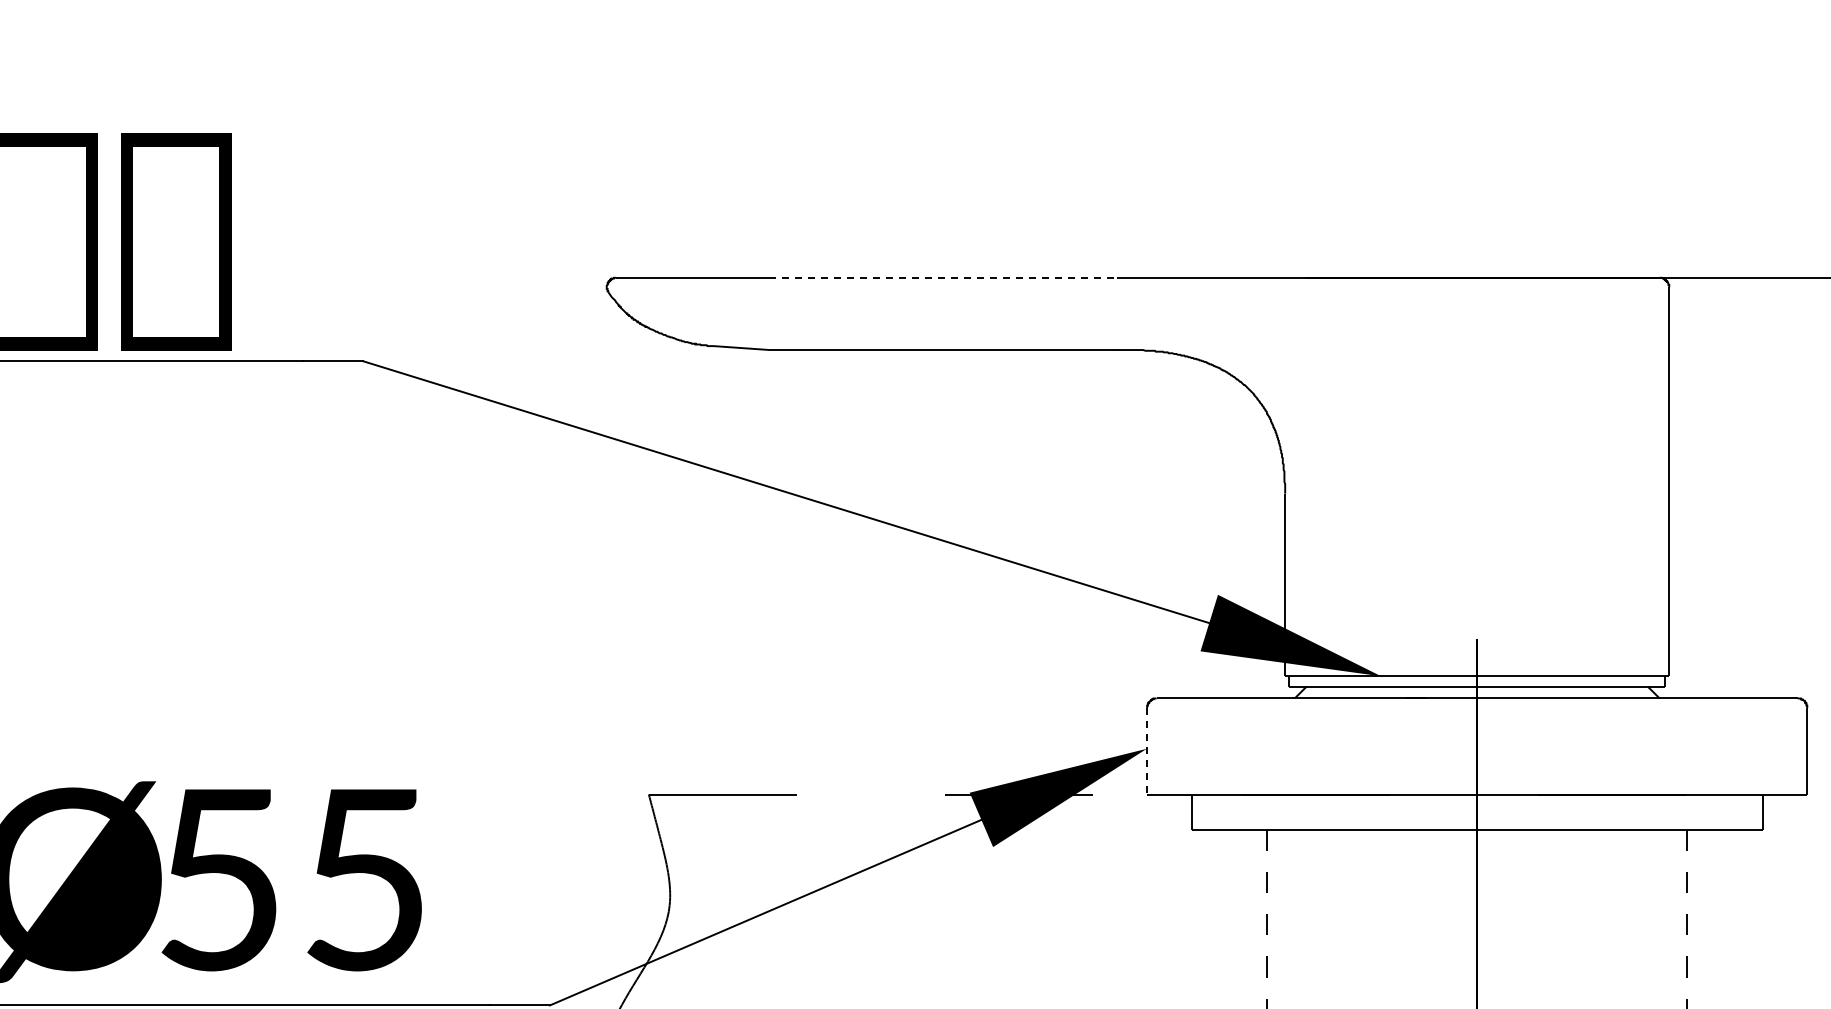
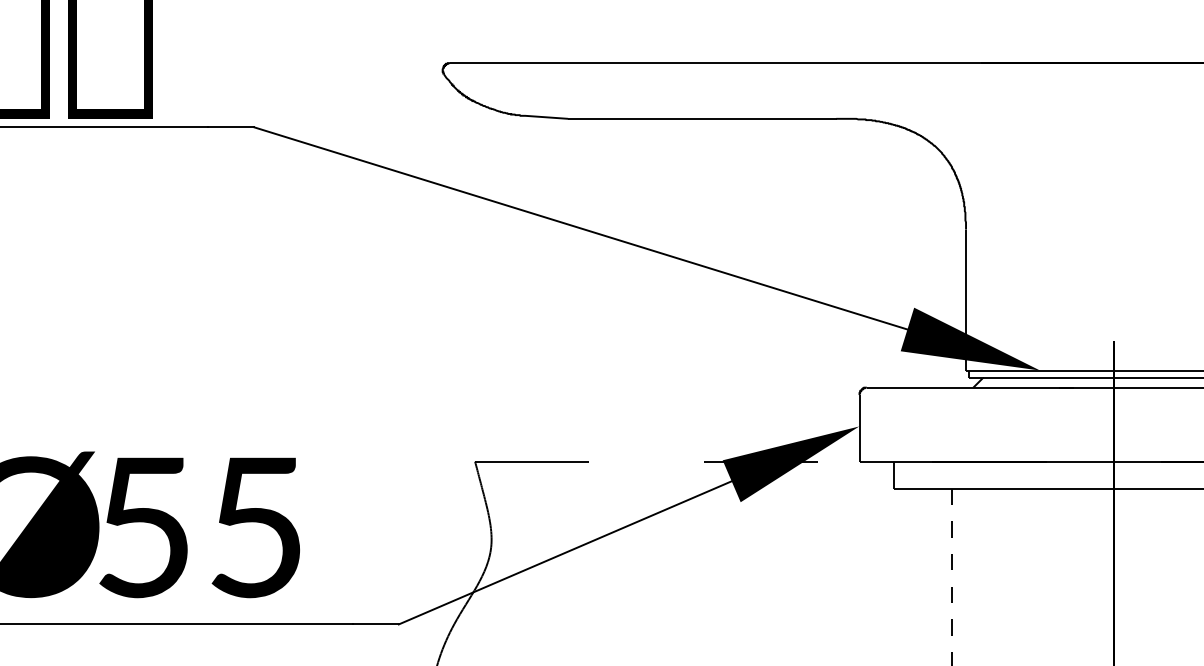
line: (943, 277) -> (702, 62), dashed -> solid
line: (1147, 751) -> (859, 428), dashed -> solid

